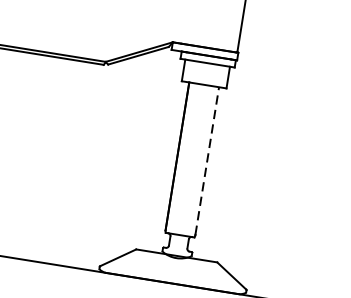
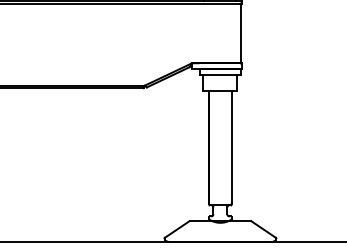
line: (207, 160) -> (231, 146), dashed -> solid

